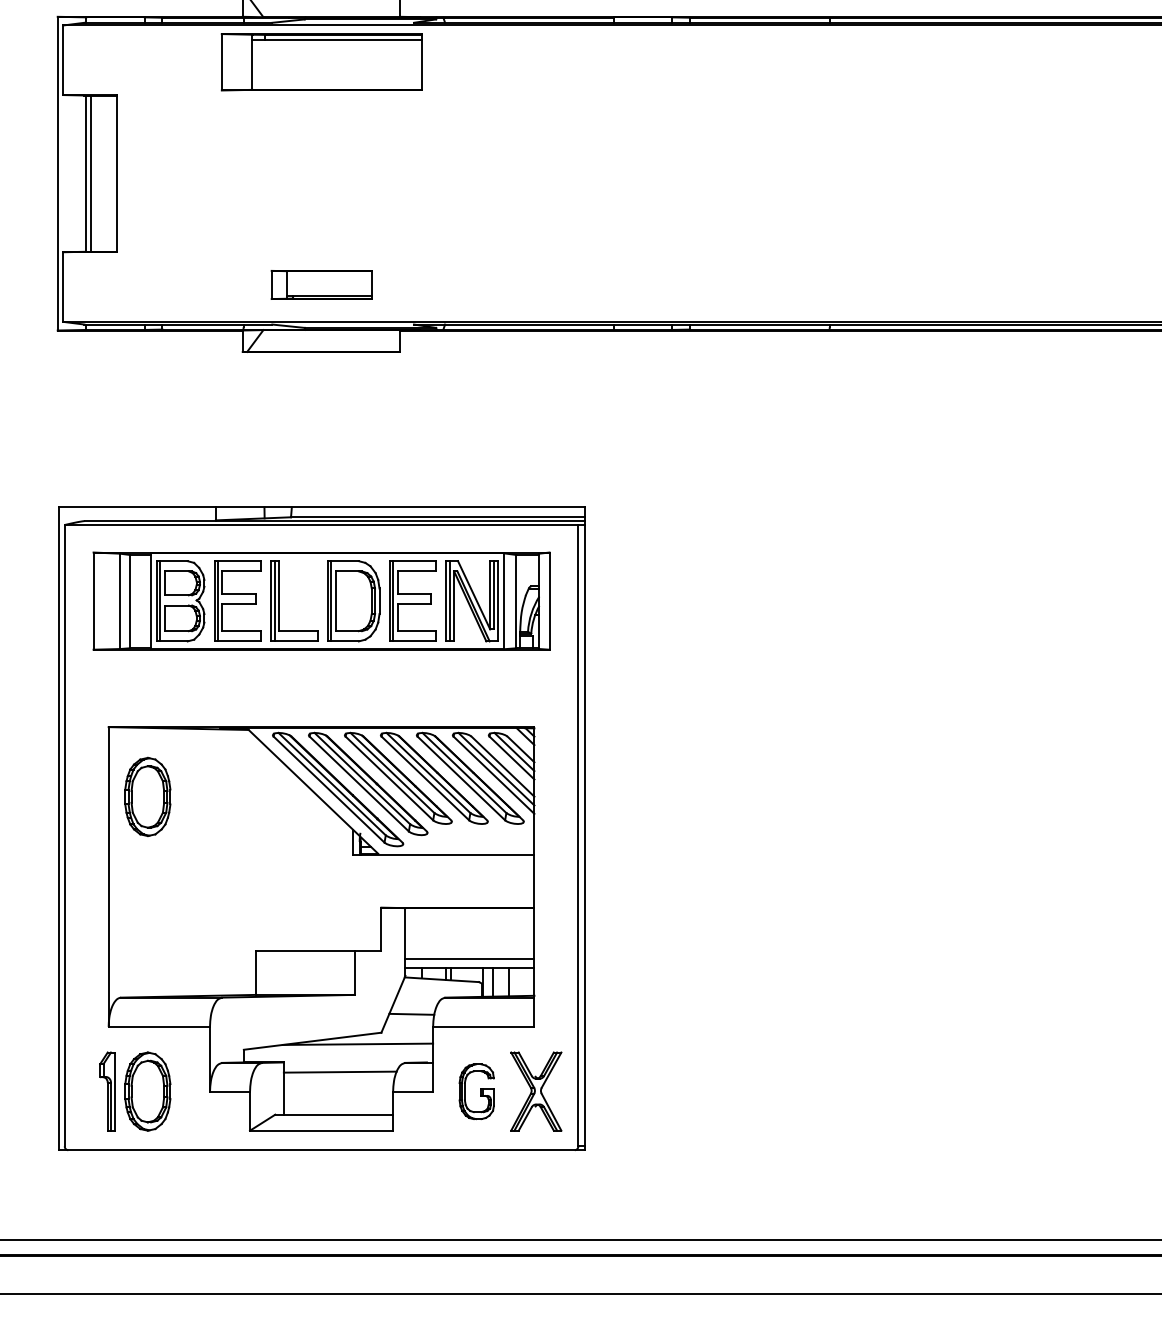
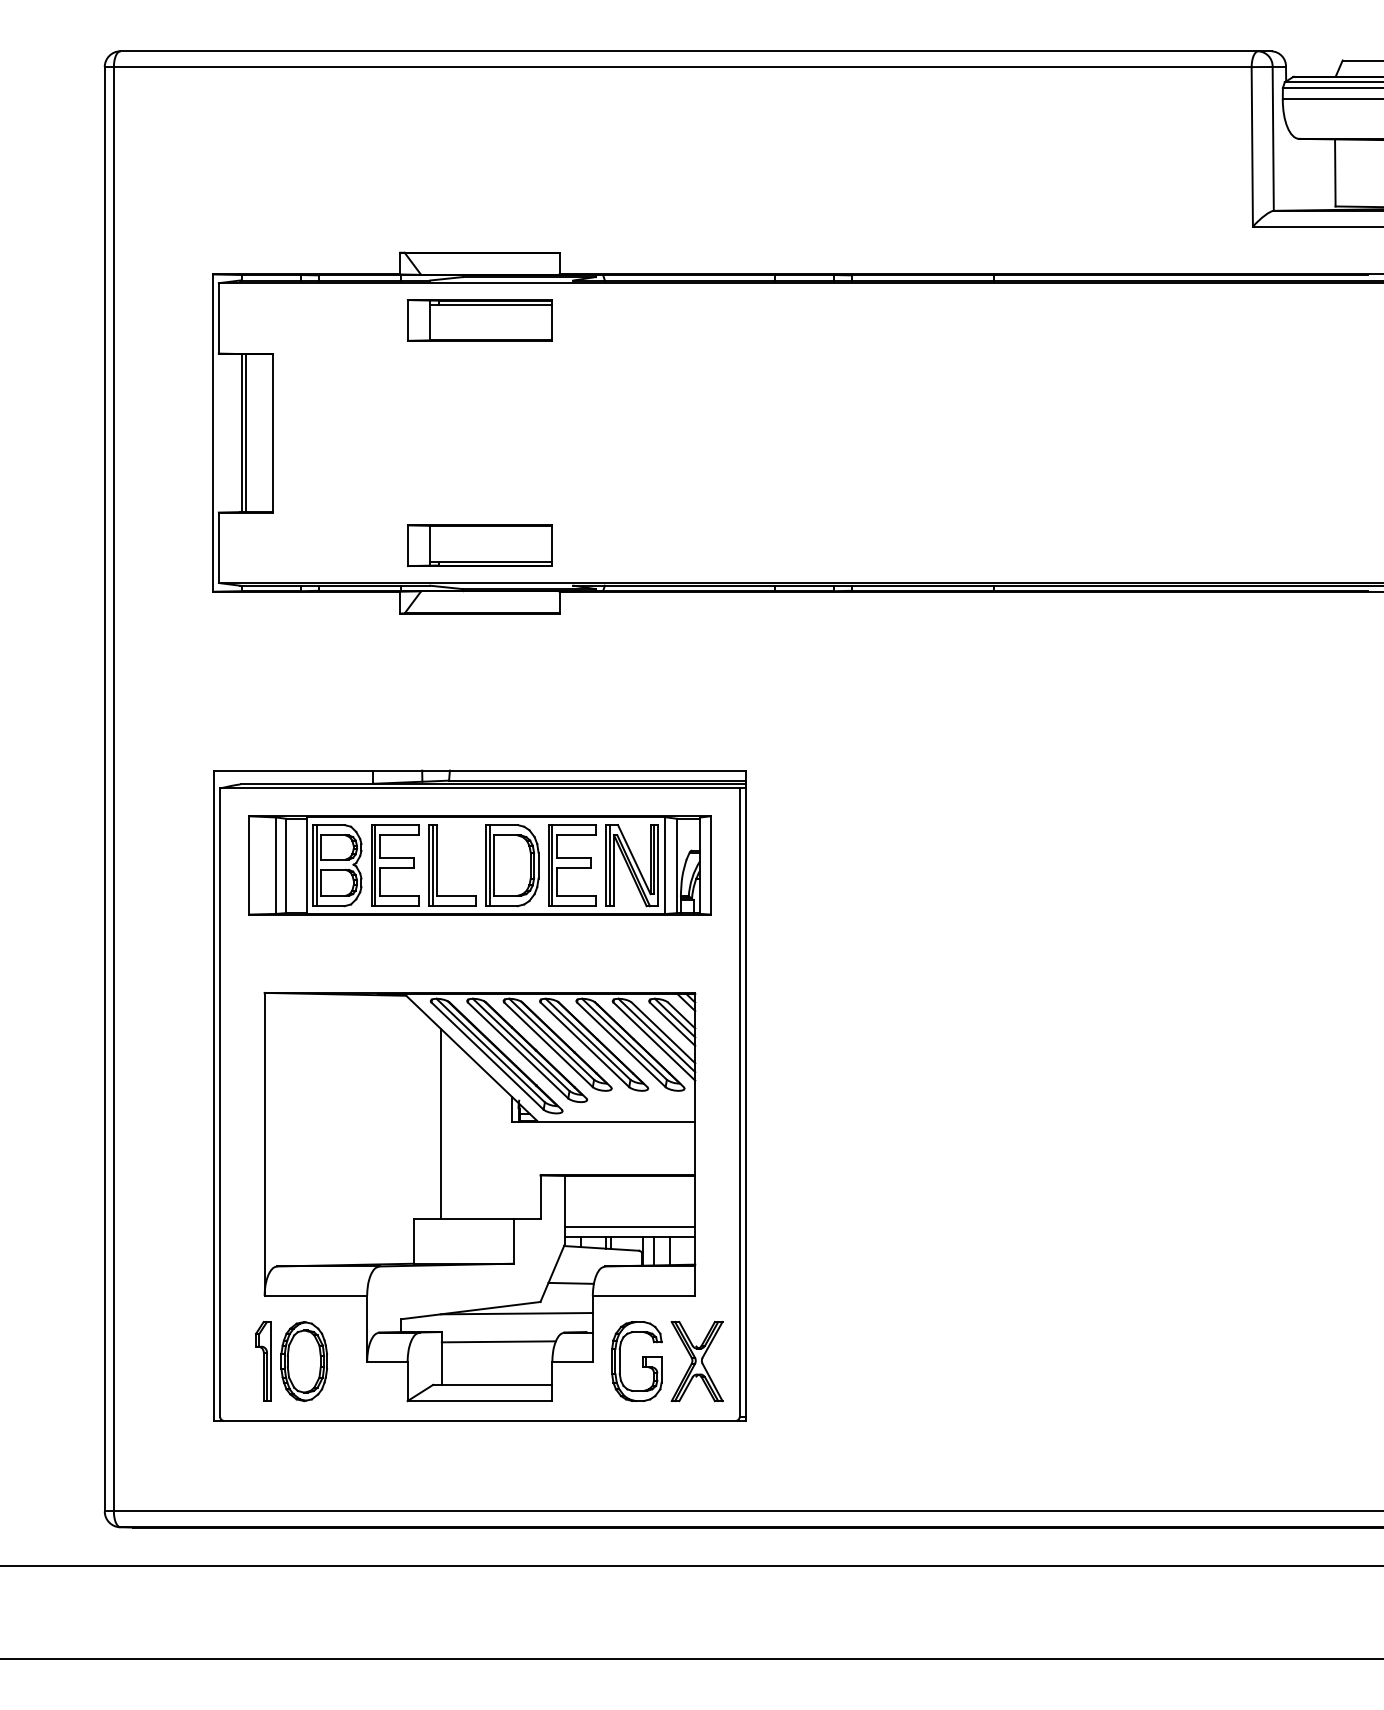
part: (321, 62) -> (479, 320), size x0.71
part: (321, 284) -> (479, 545), size x1.43
part: (148, 796) -> (304, 1063), removed
line: (283, 857) -> (441, 1124), added
part: (476, 1091) -> (636, 1361), size x1.43

